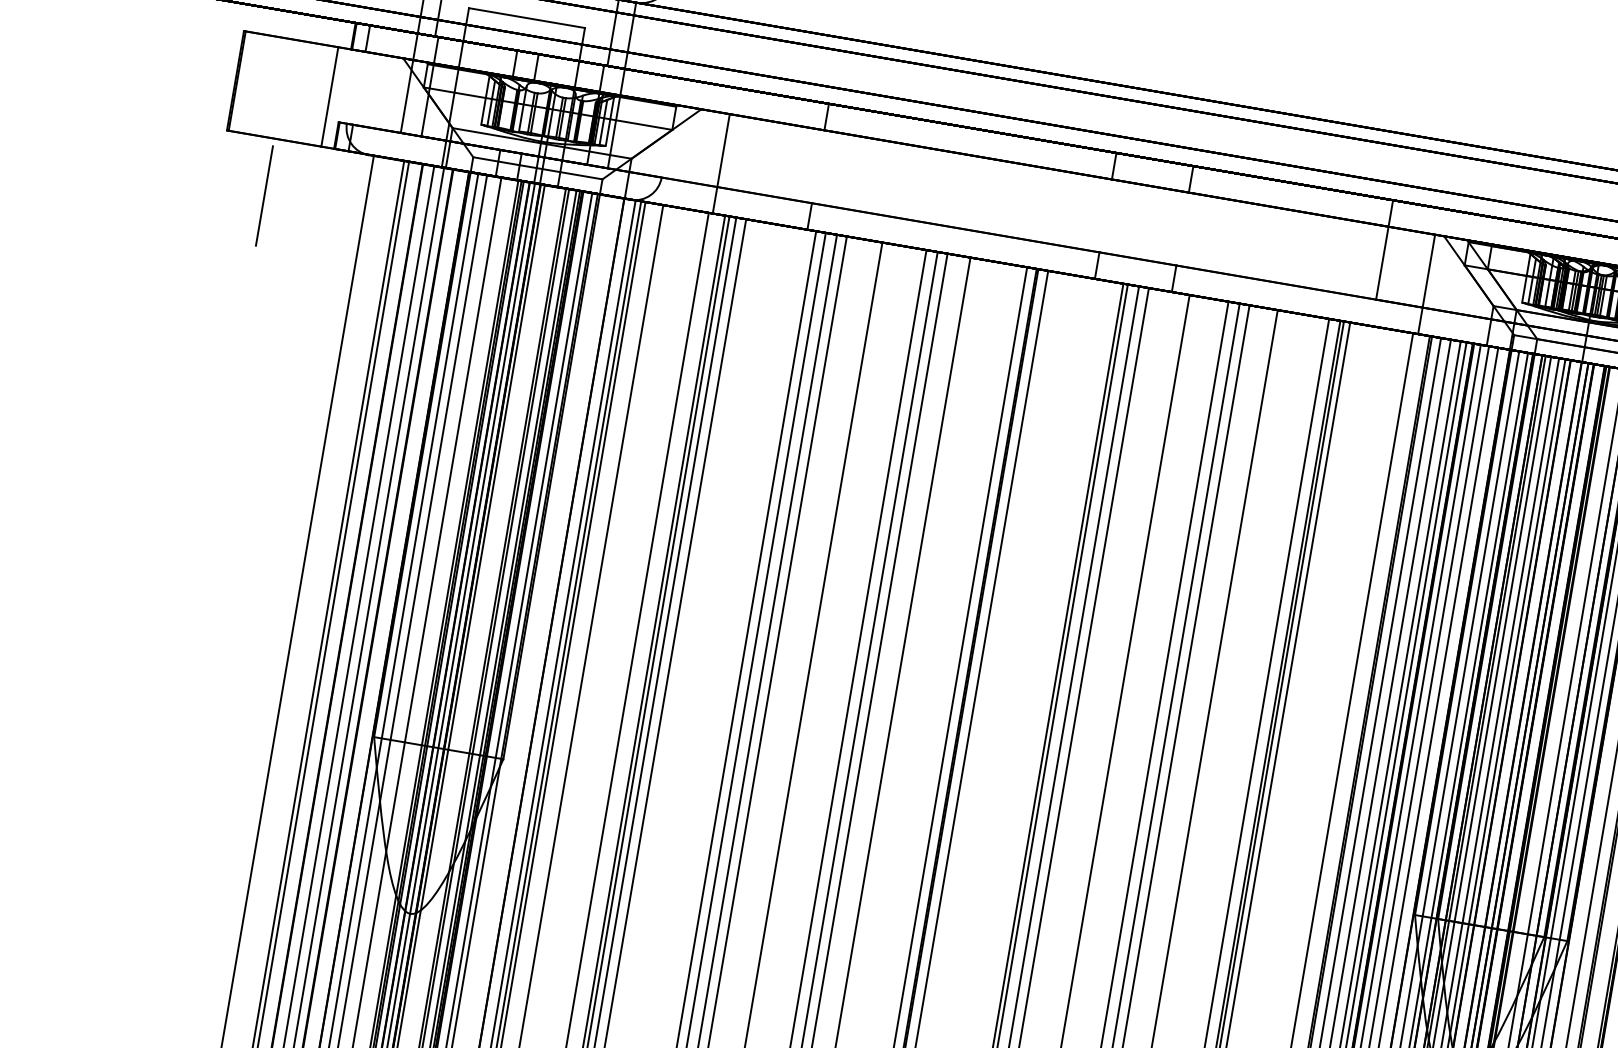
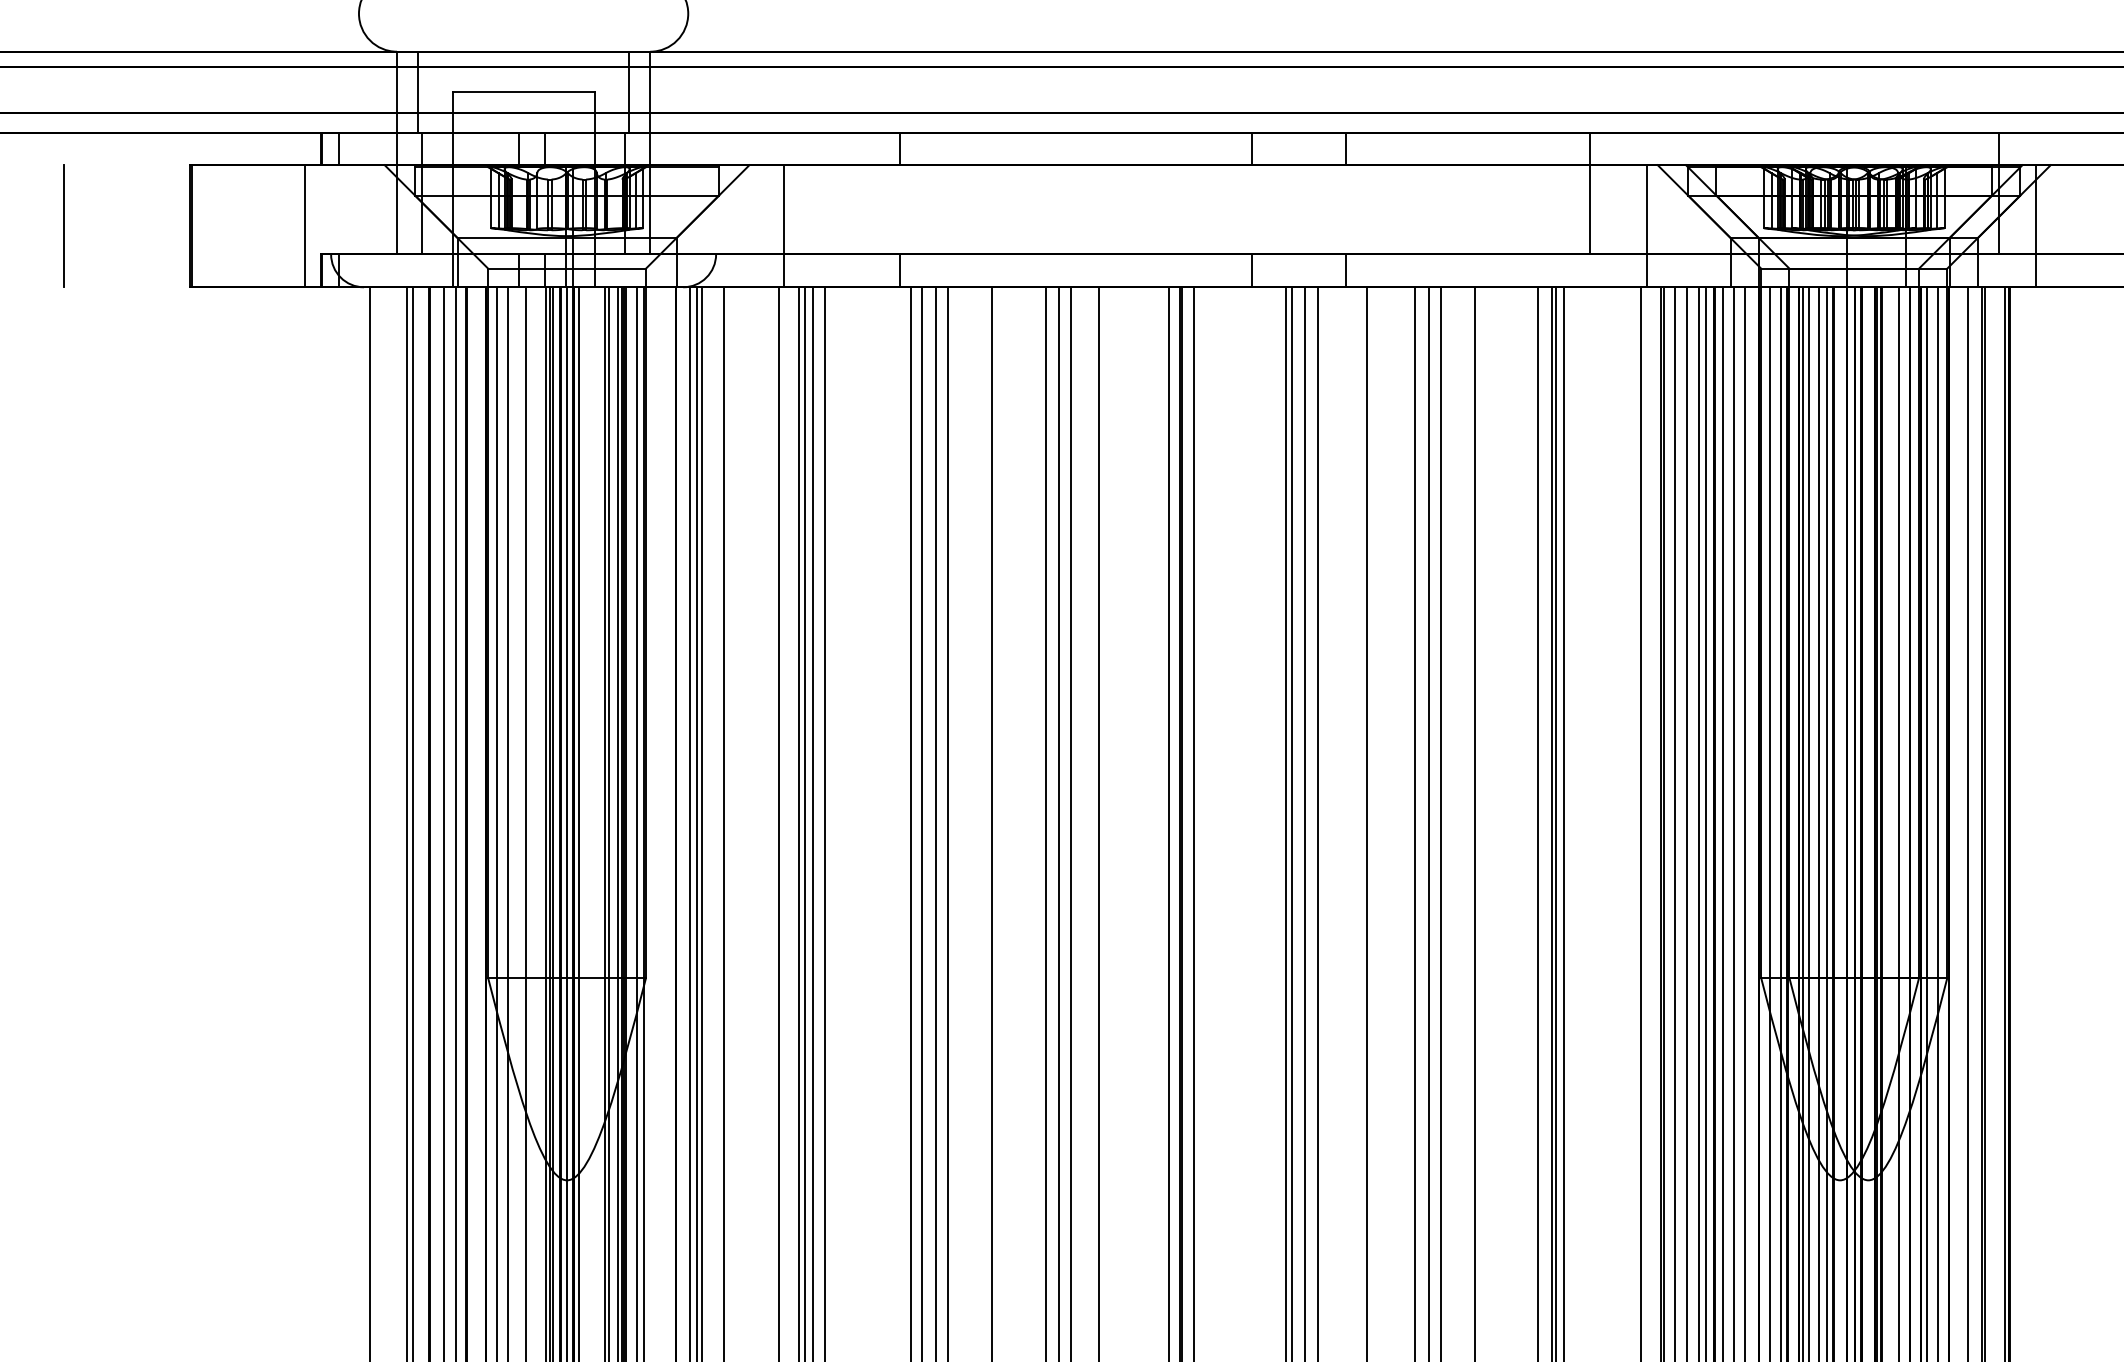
line: (264, 195) -> (63, 225), moved

